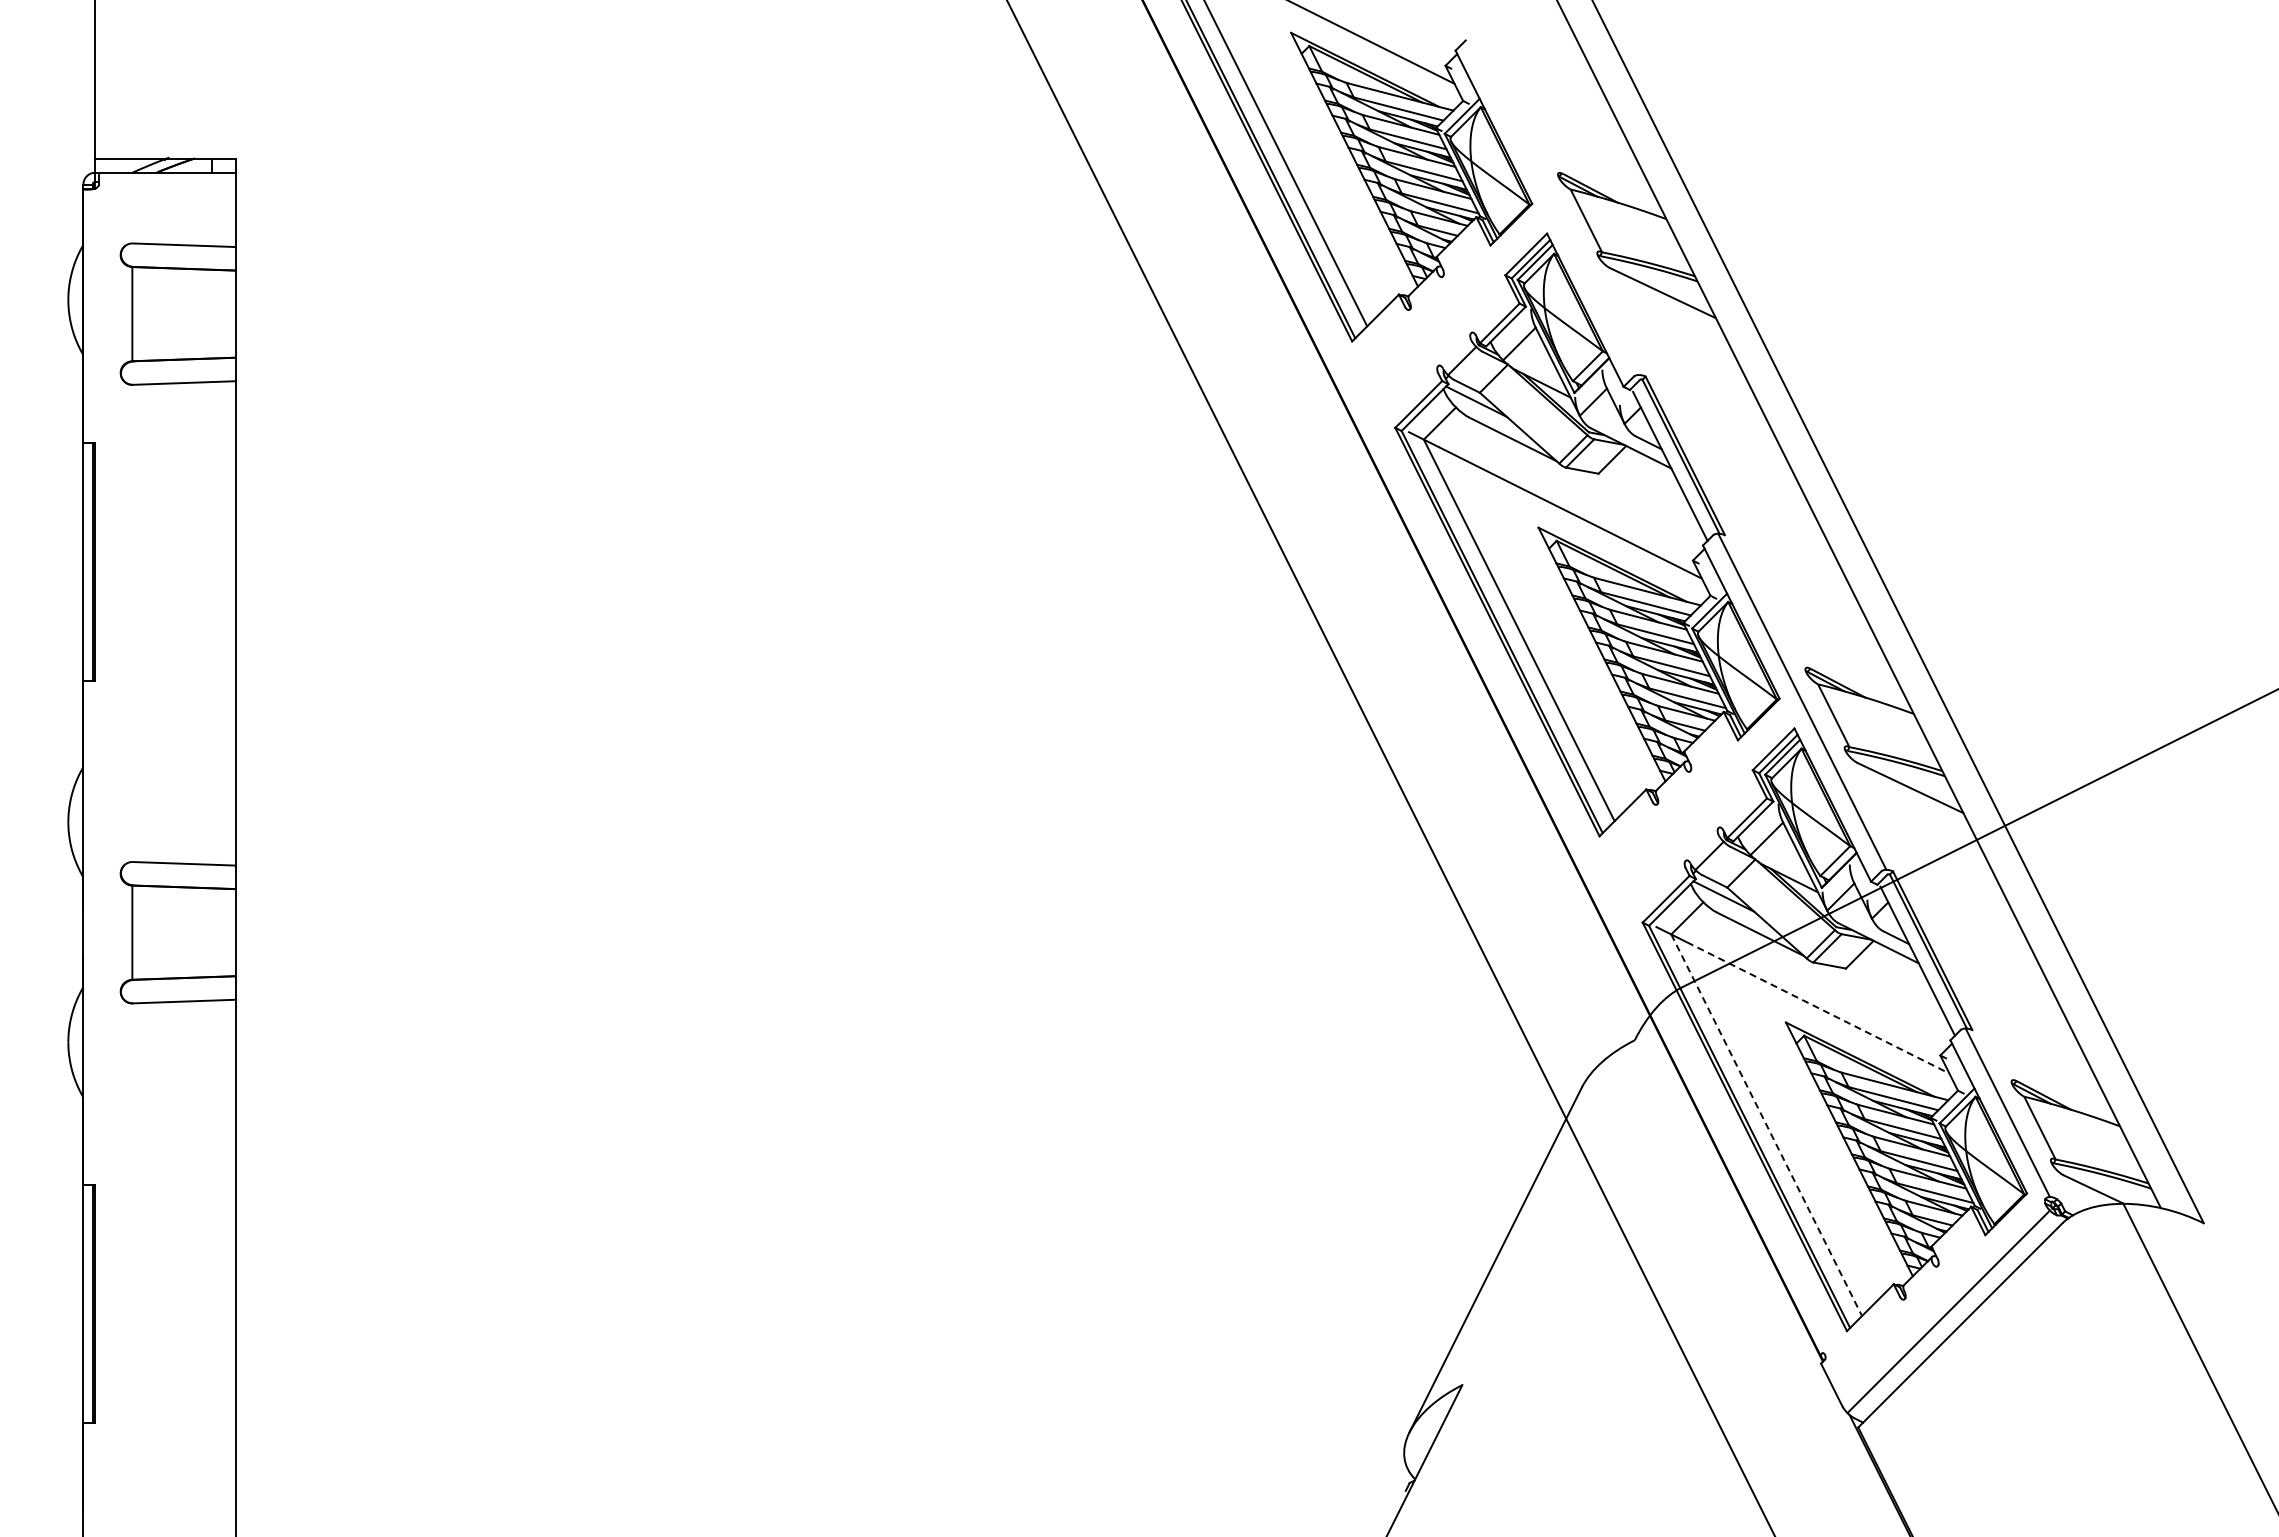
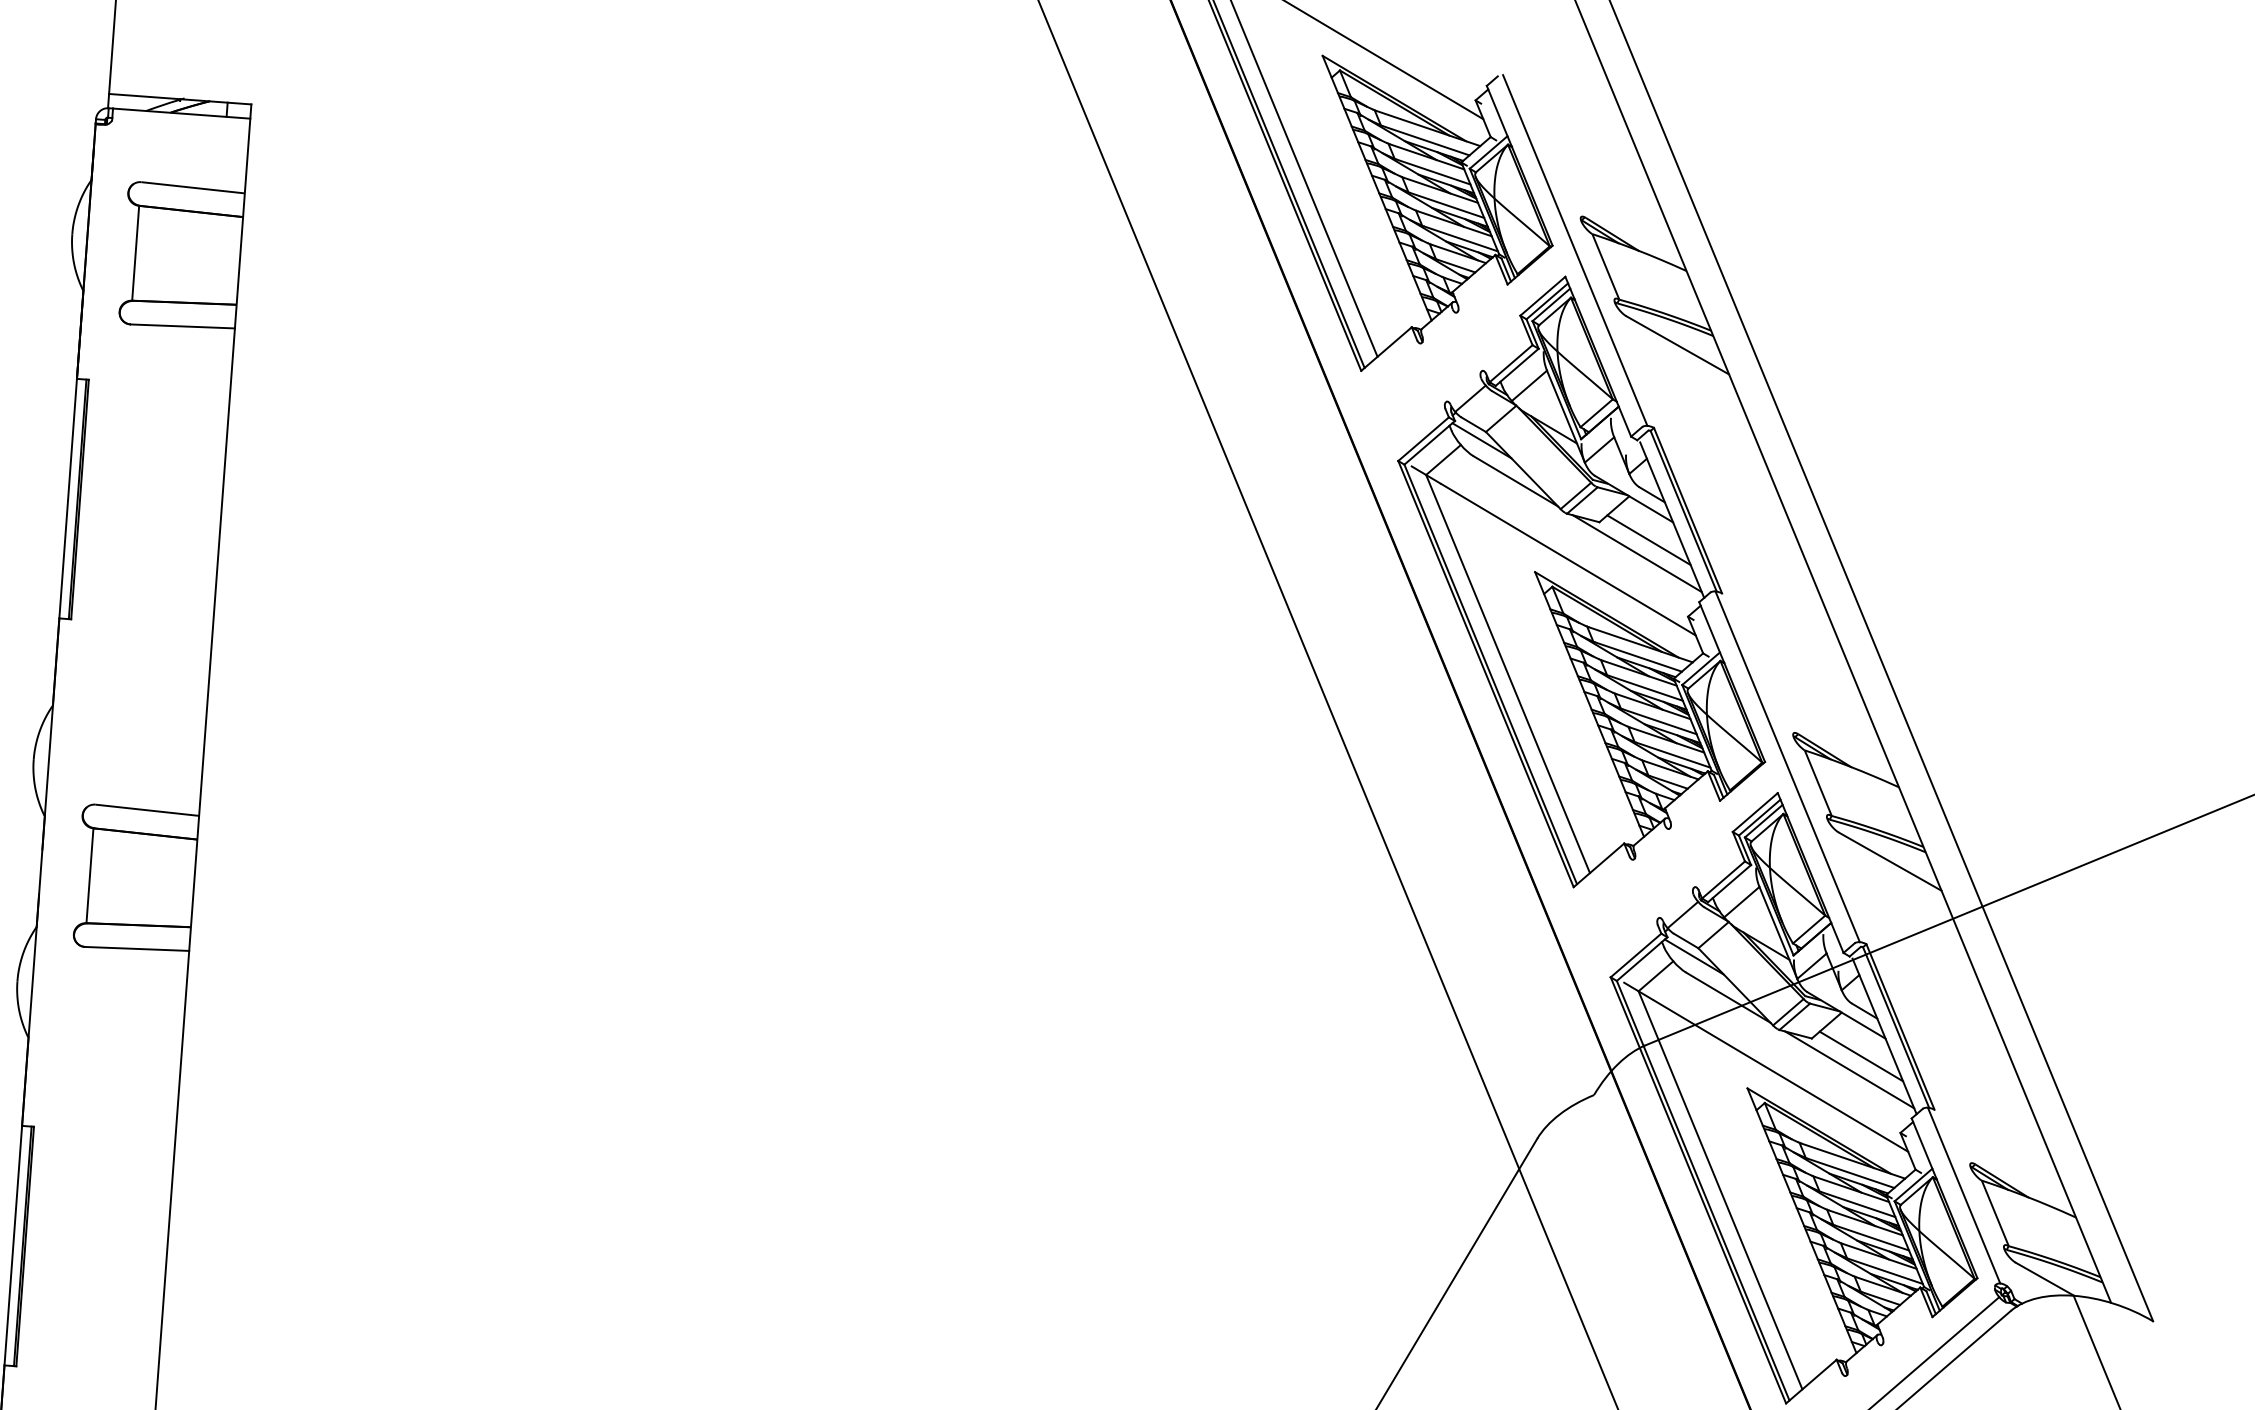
line: (1554, 206) -> (1574, 250), added
line: (1648, 487) -> (1648, 539), added
line: (1637, 501) -> (1636, 553), added
line: (1896, 982) -> (1861, 1056), added
line: (1885, 996) -> (1849, 1069), added
line: (1818, 1007) -> (1781, 1075), dashed -> solid
line: (1766, 1125) -> (1720, 1190), dashed -> solid

